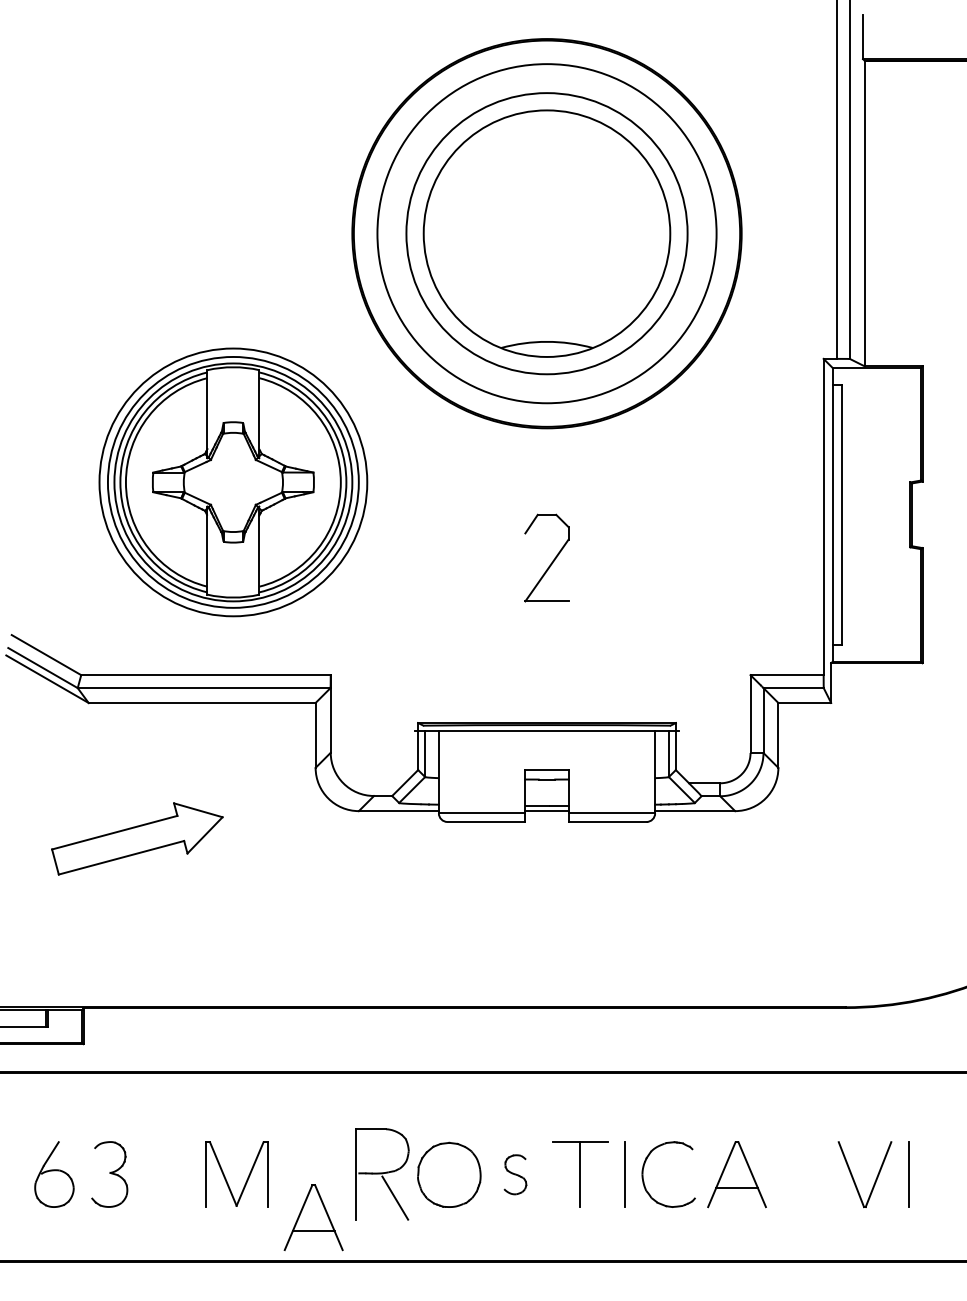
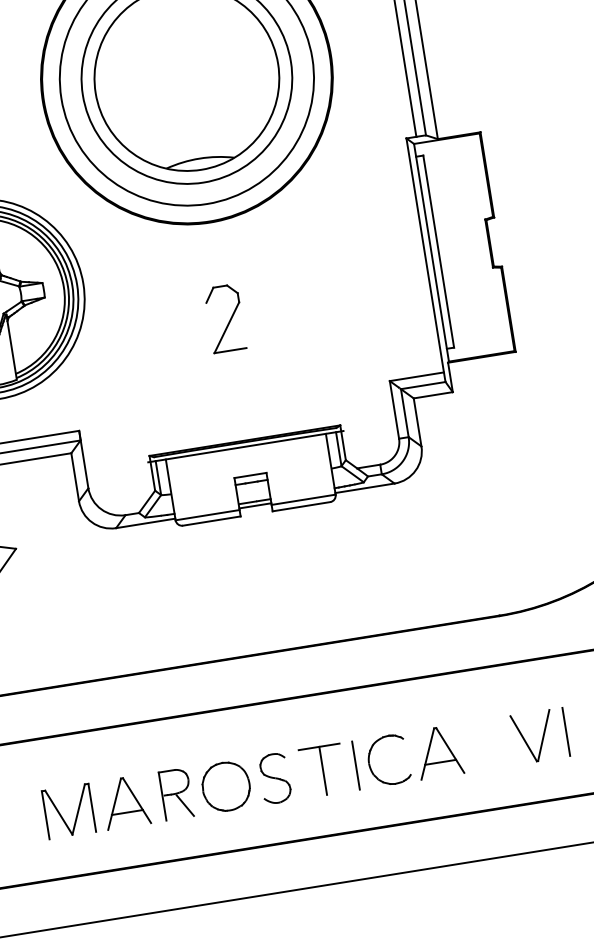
part: (381, 1174) -> (175, 794), size x0.71
part: (515, 1174) -> (275, 778), size x1.67
part: (313, 1217) -> (125, 802), moved

